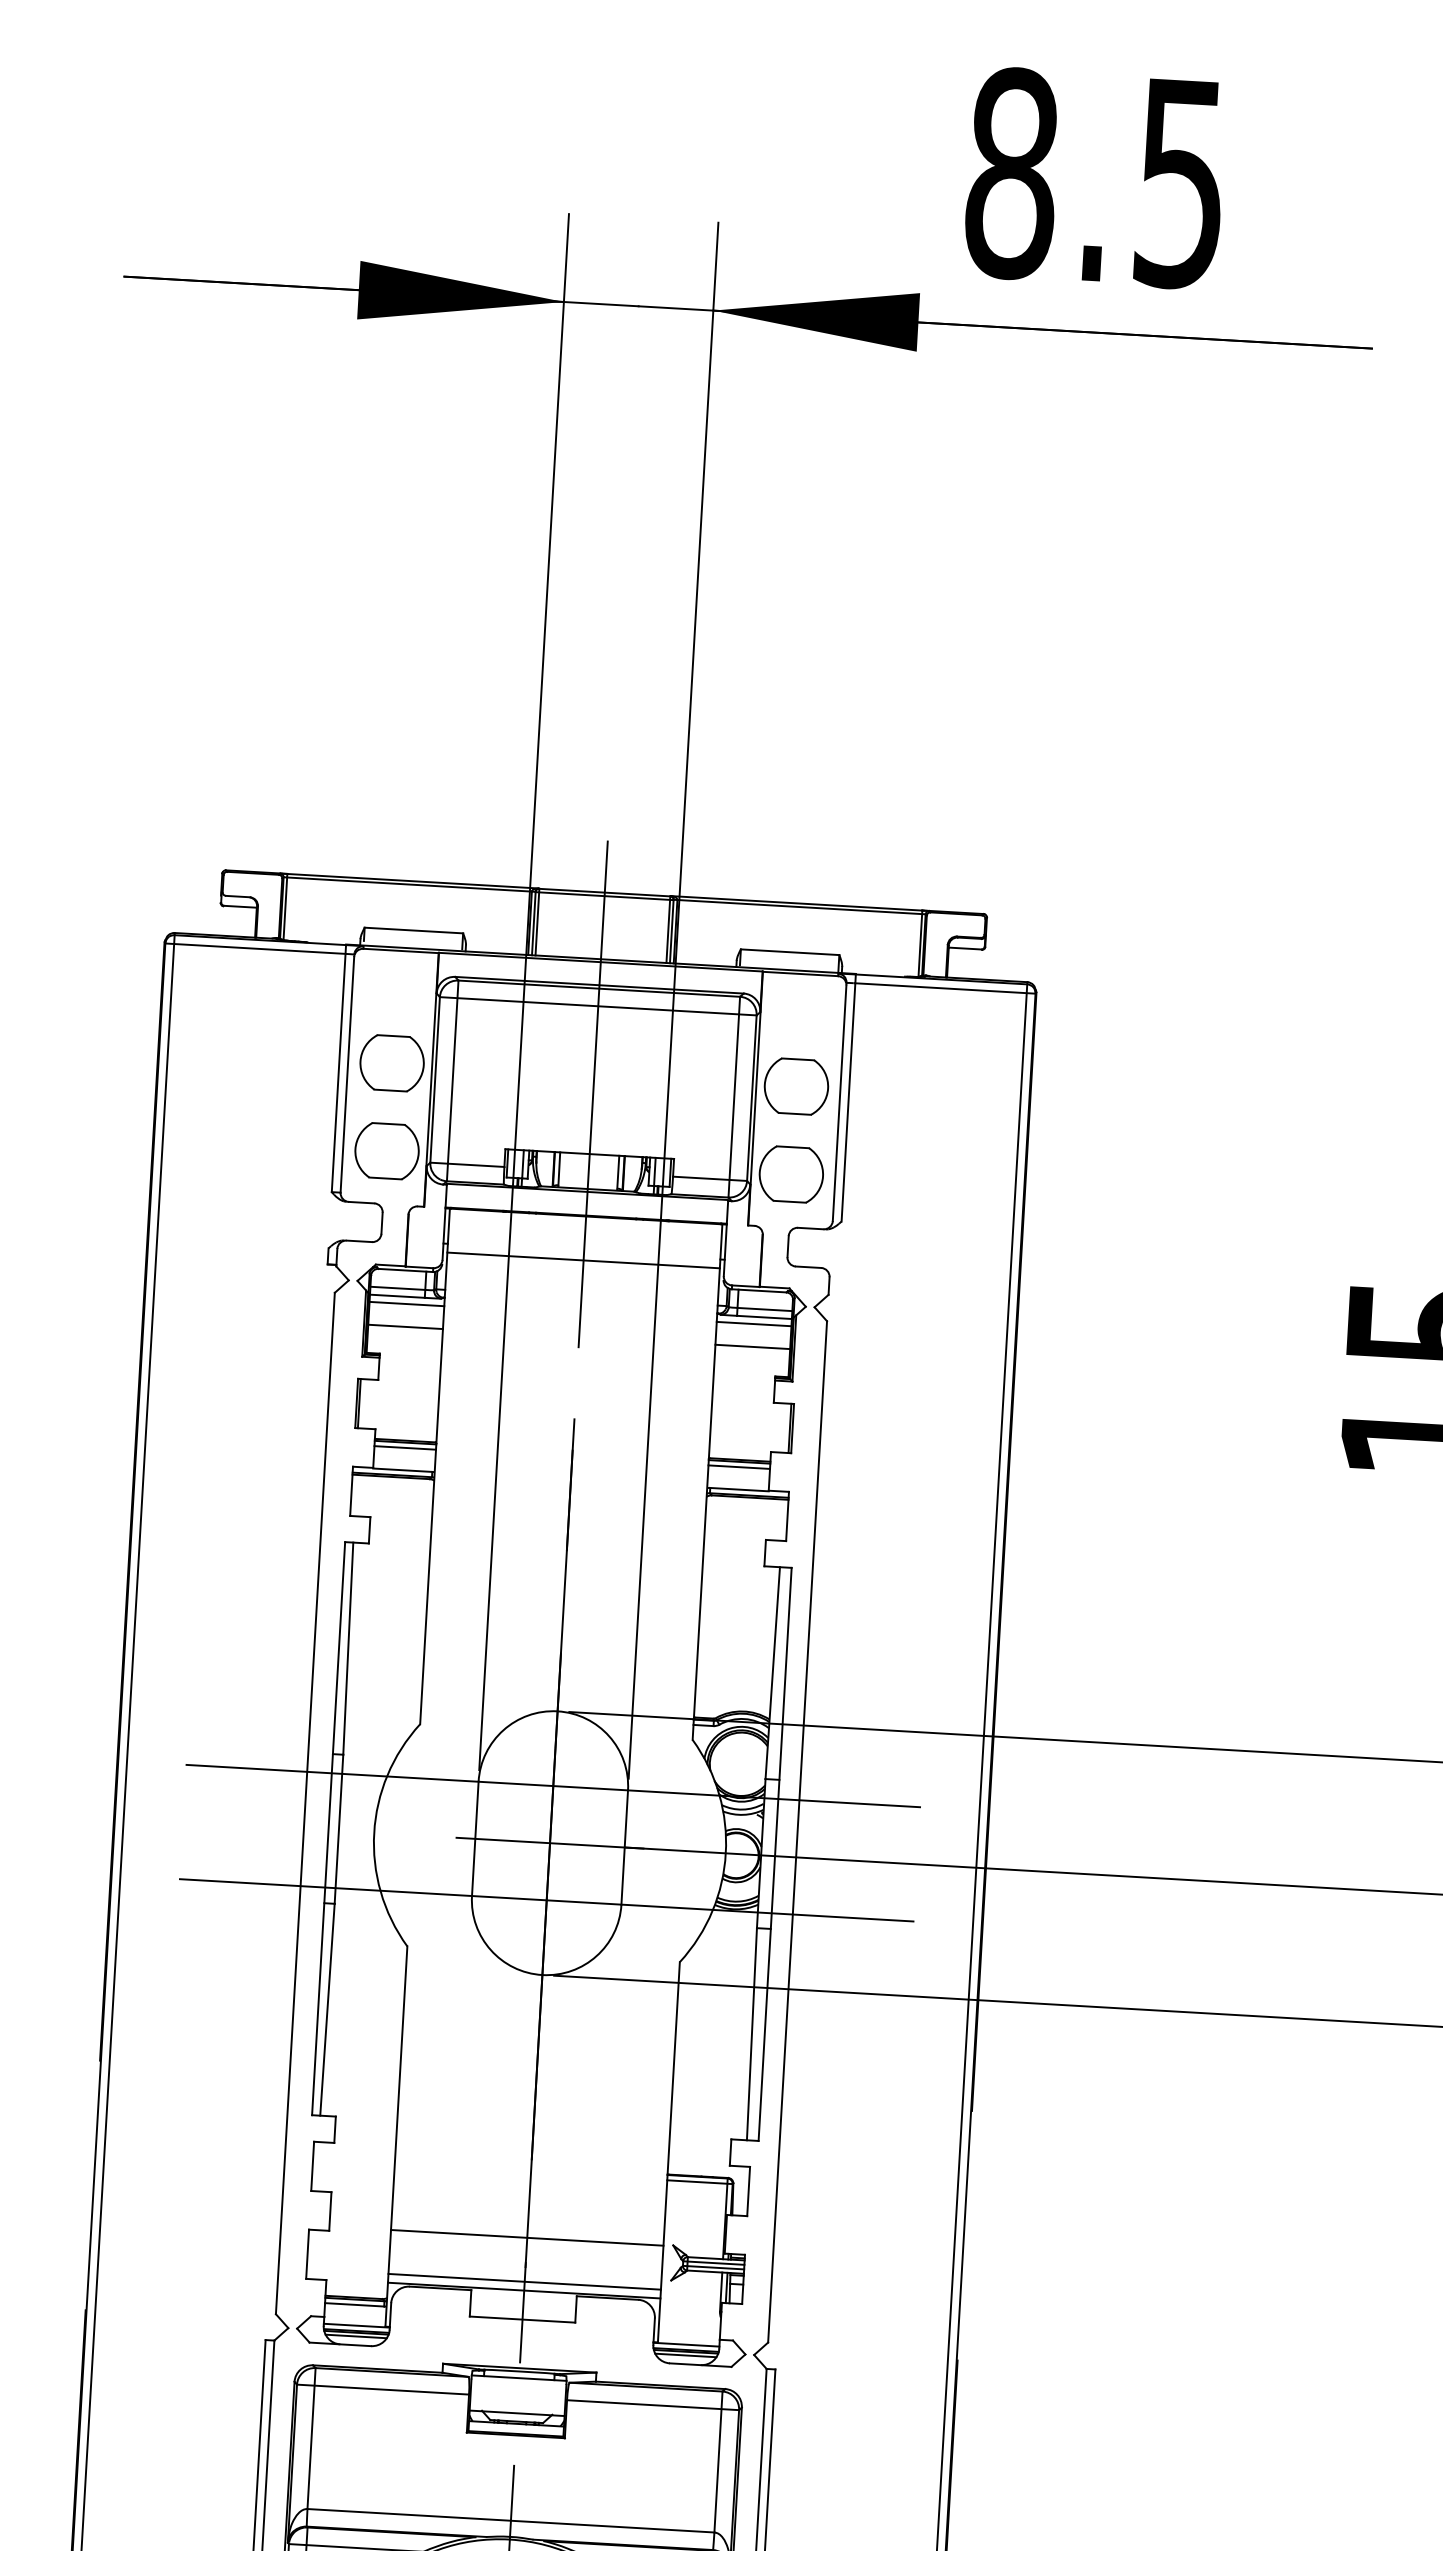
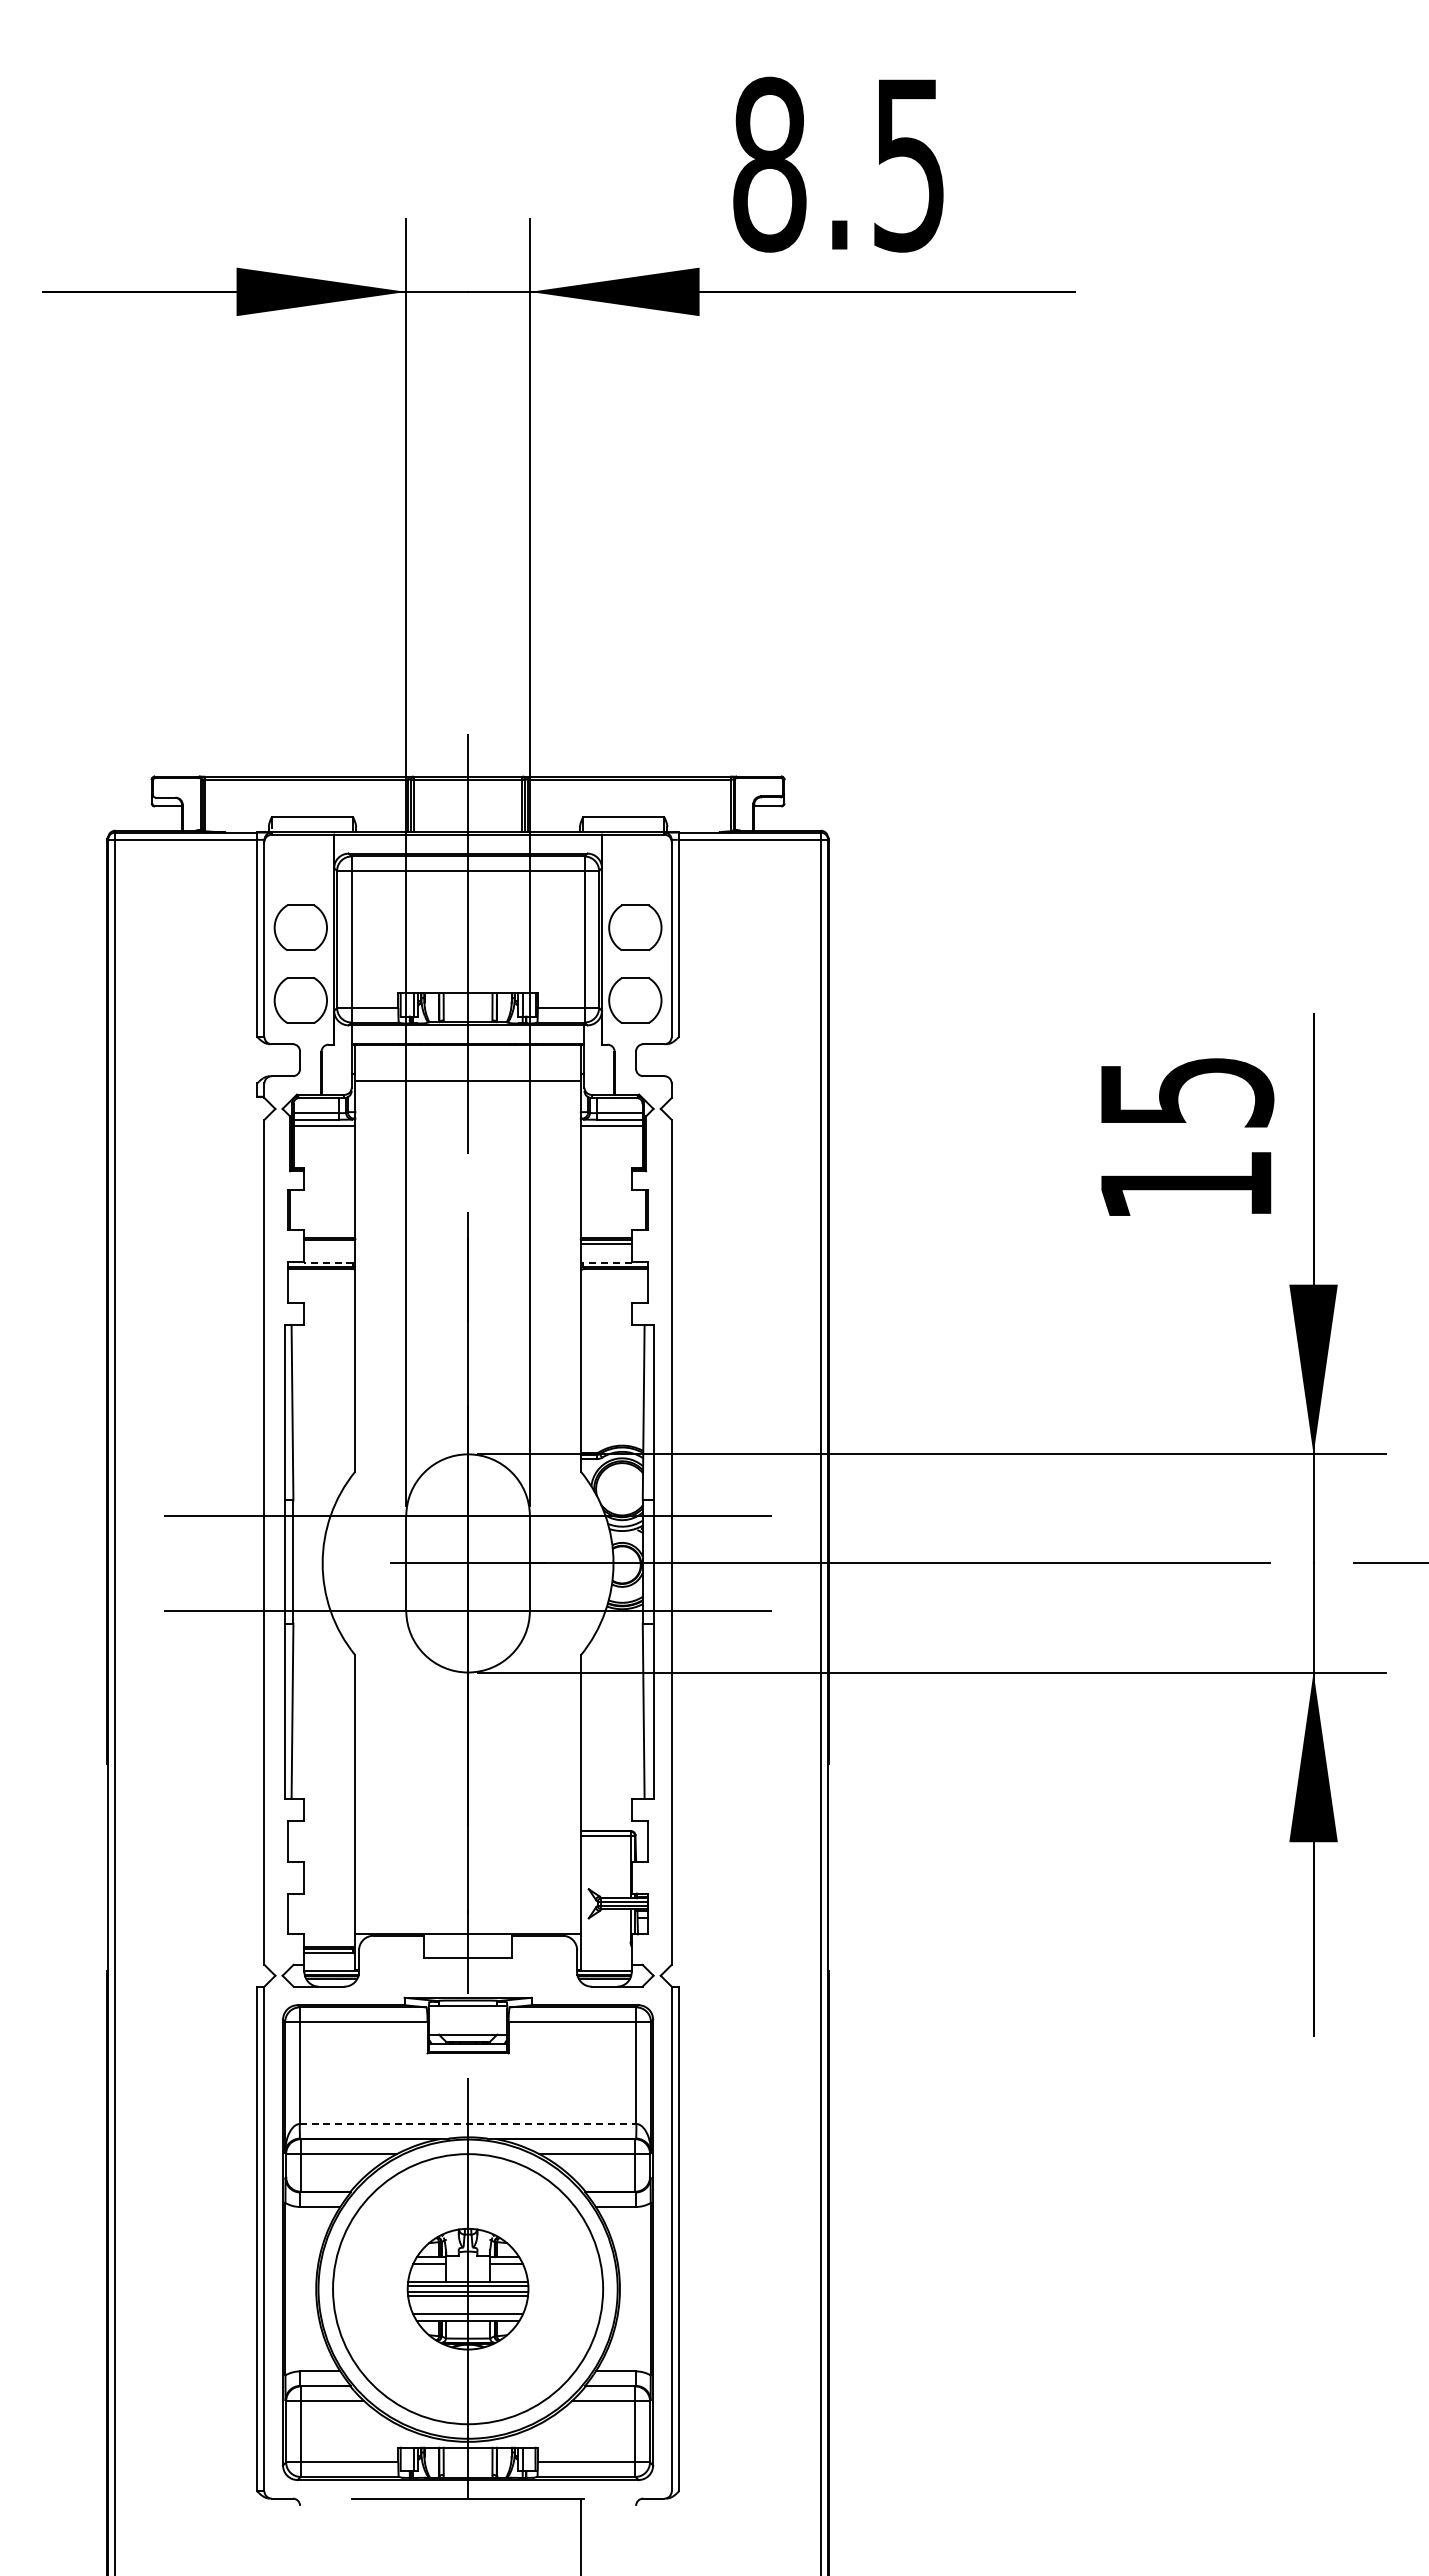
line: (405, 1326) -> (324, 1144), removed
line: (752, 1346) -> (611, 1144), removed
line: (404, 1448) -> (329, 1244), removed
line: (402, 1469) -> (328, 1262), solid -> dashed
line: (739, 1489) -> (607, 1262), solid -> dashed
line: (526, 2237) -> (467, 1889), removed
line: (523, 2281) -> (467, 1926), removed
line: (511, 2521) -> (468, 2124), solid -> dashed

